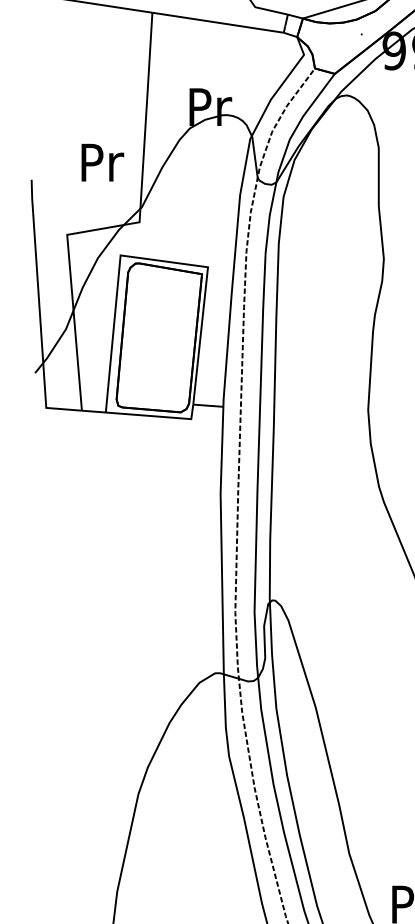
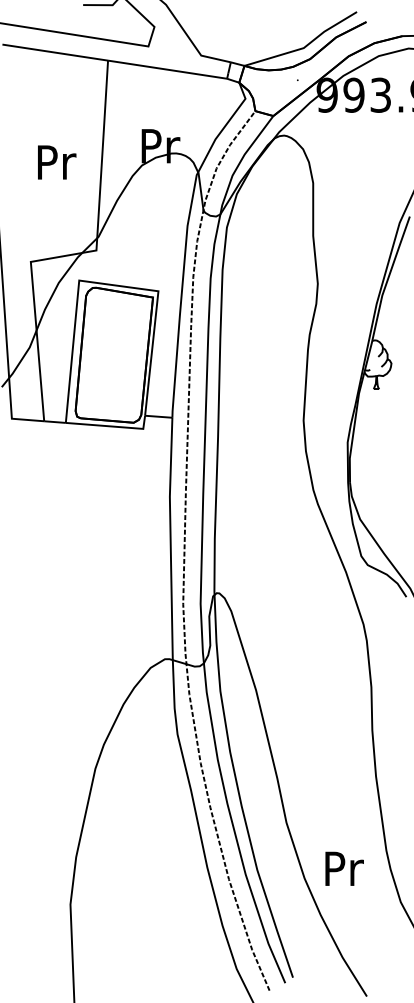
text: (103, 162) -> (57, 162), moved

